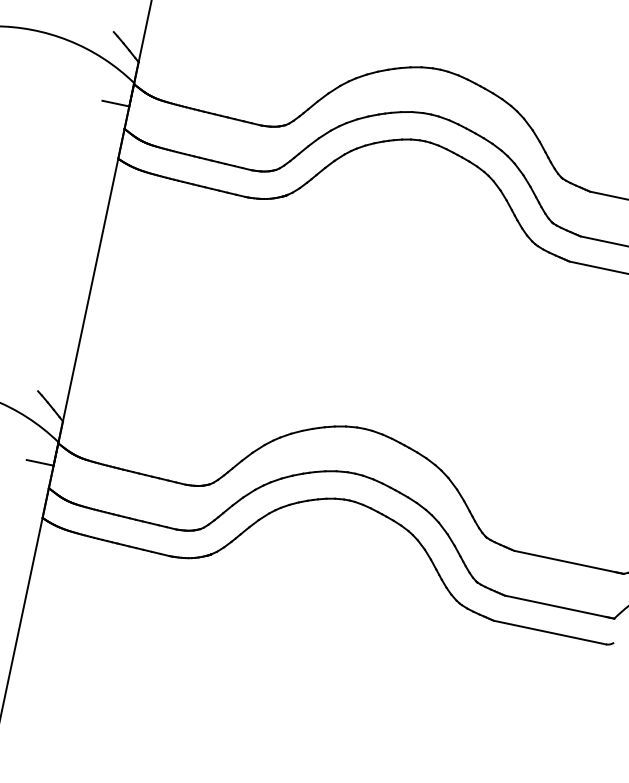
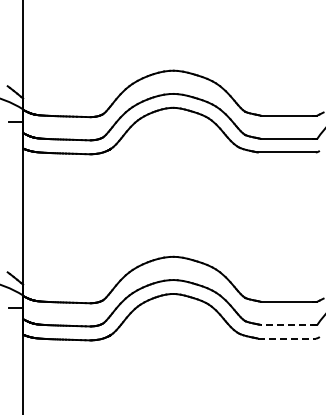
line: (558, 606) -> (288, 324), solid -> dashed
line: (551, 632) -> (287, 338), solid -> dashed

